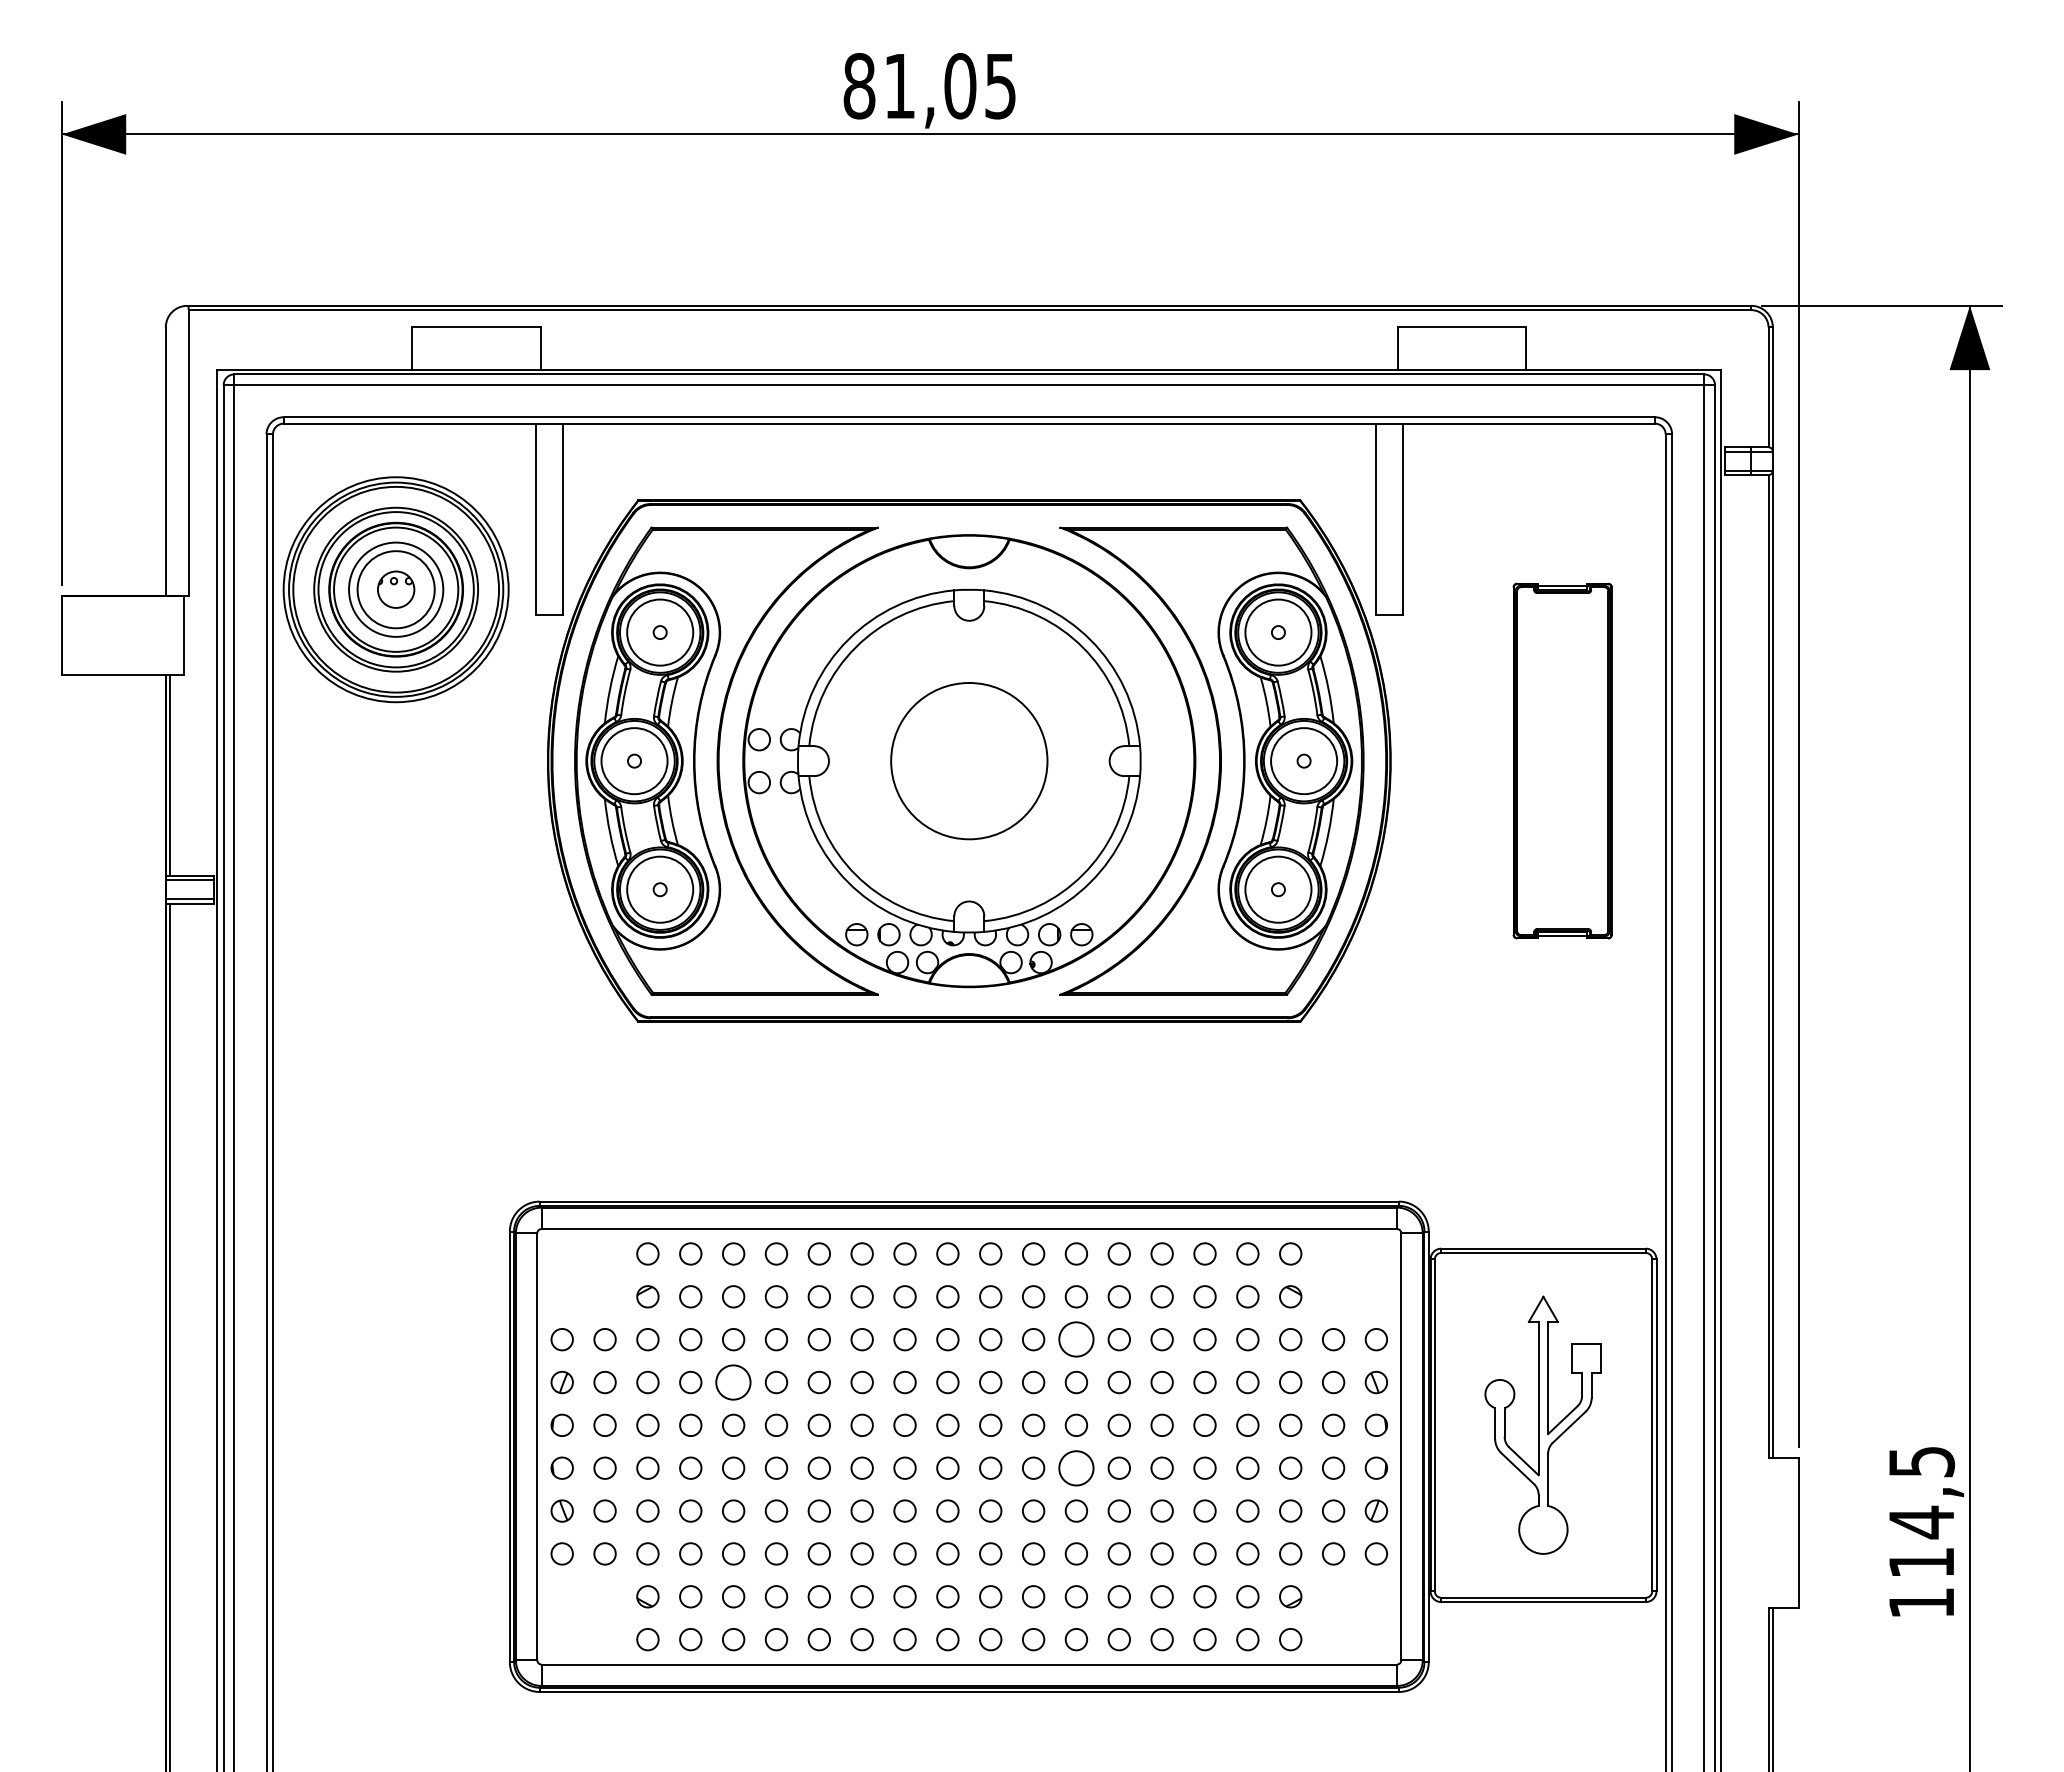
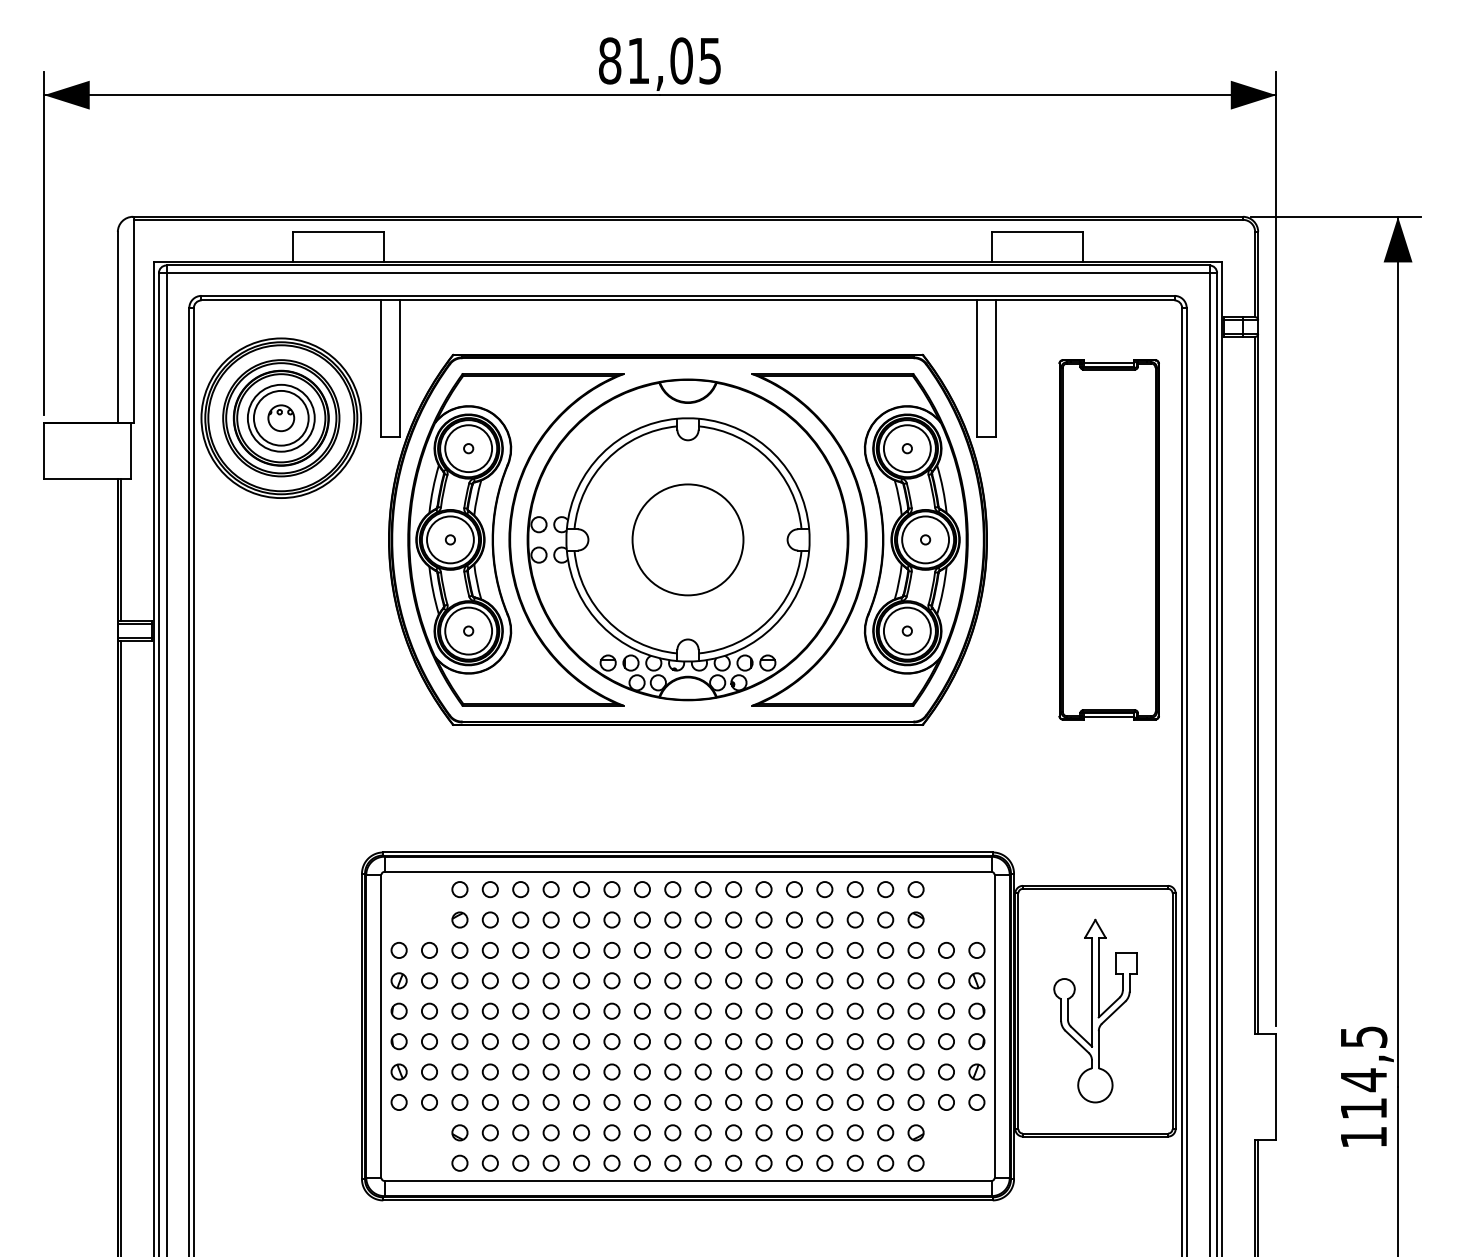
part: (1562, 760) -> (1108, 539), size x1.43
circle: (1076, 1339) -> (764, 950), size x0.62
circle: (733, 1382) -> (520, 980), size x0.62
circle: (1076, 1467) -> (764, 1041), size x0.62

